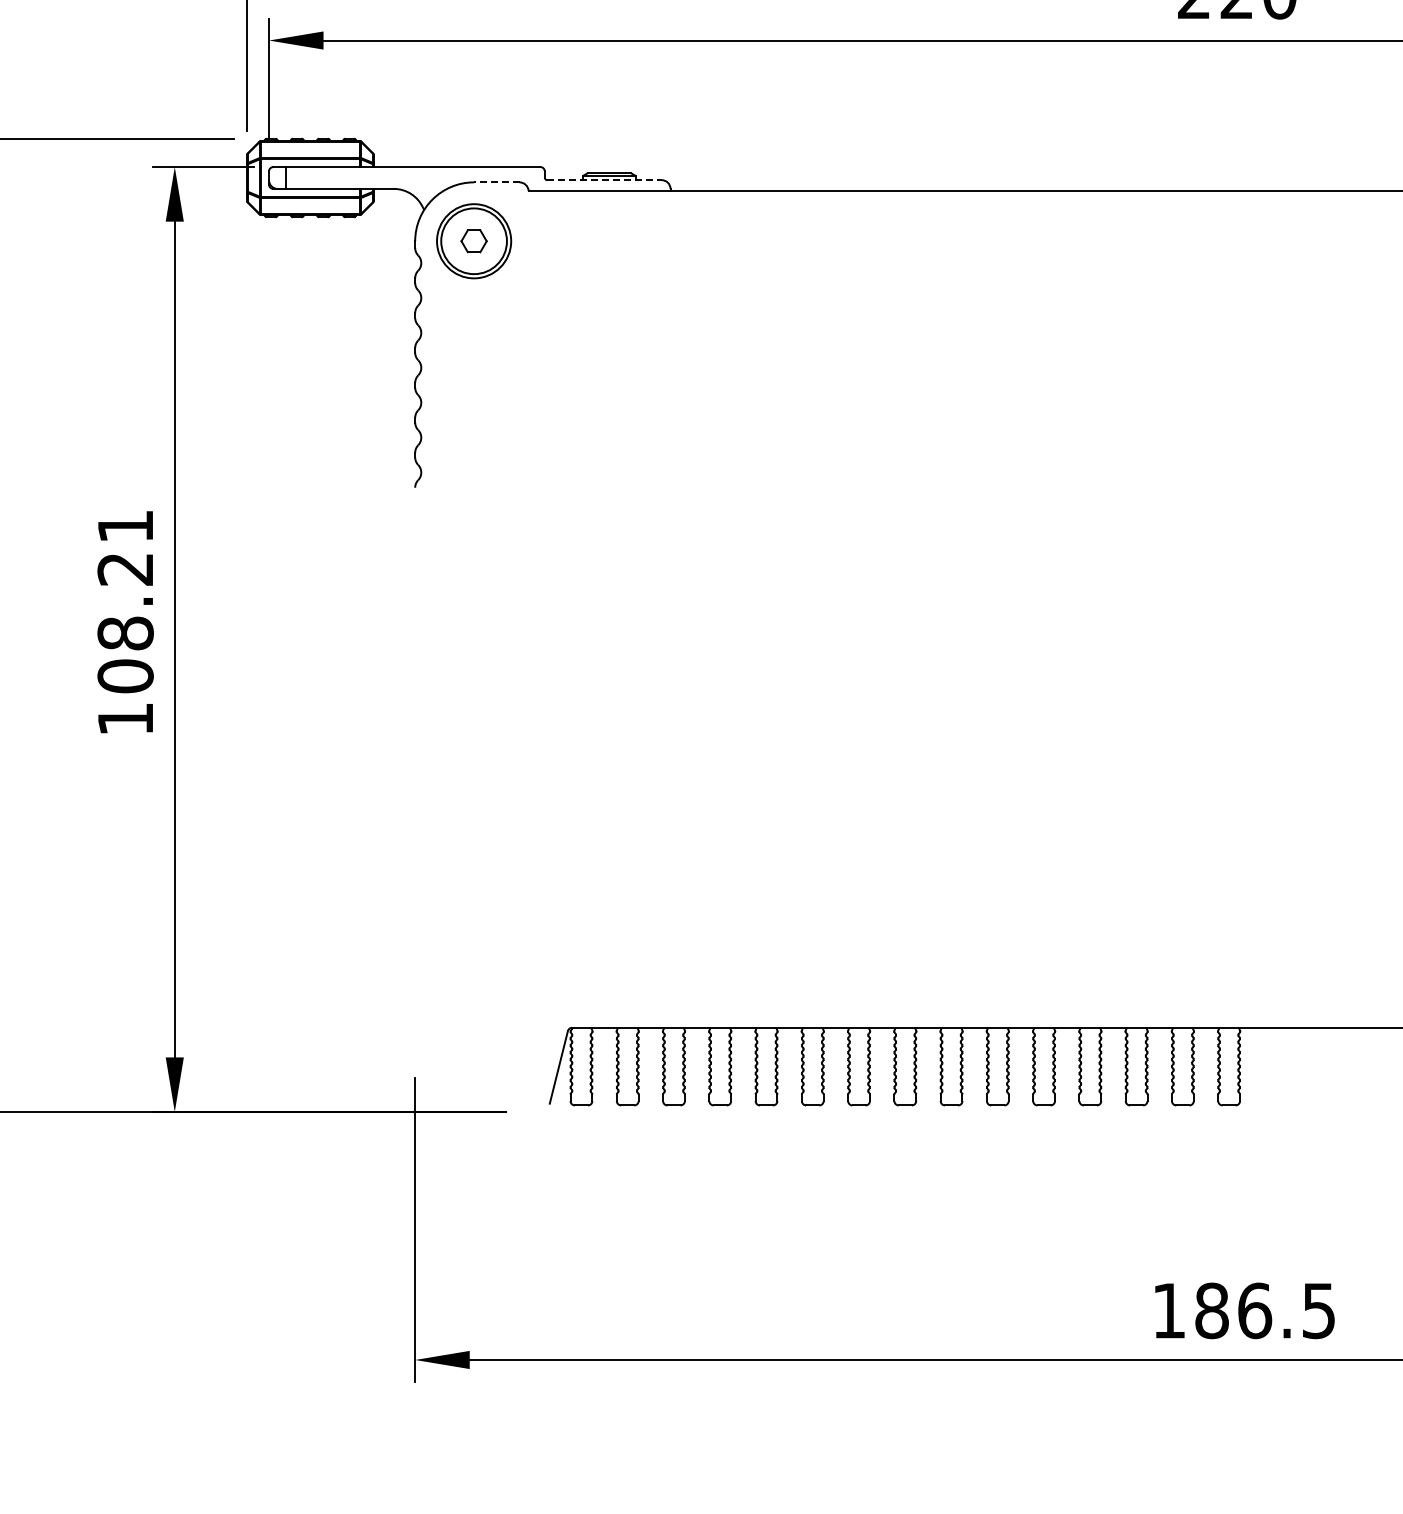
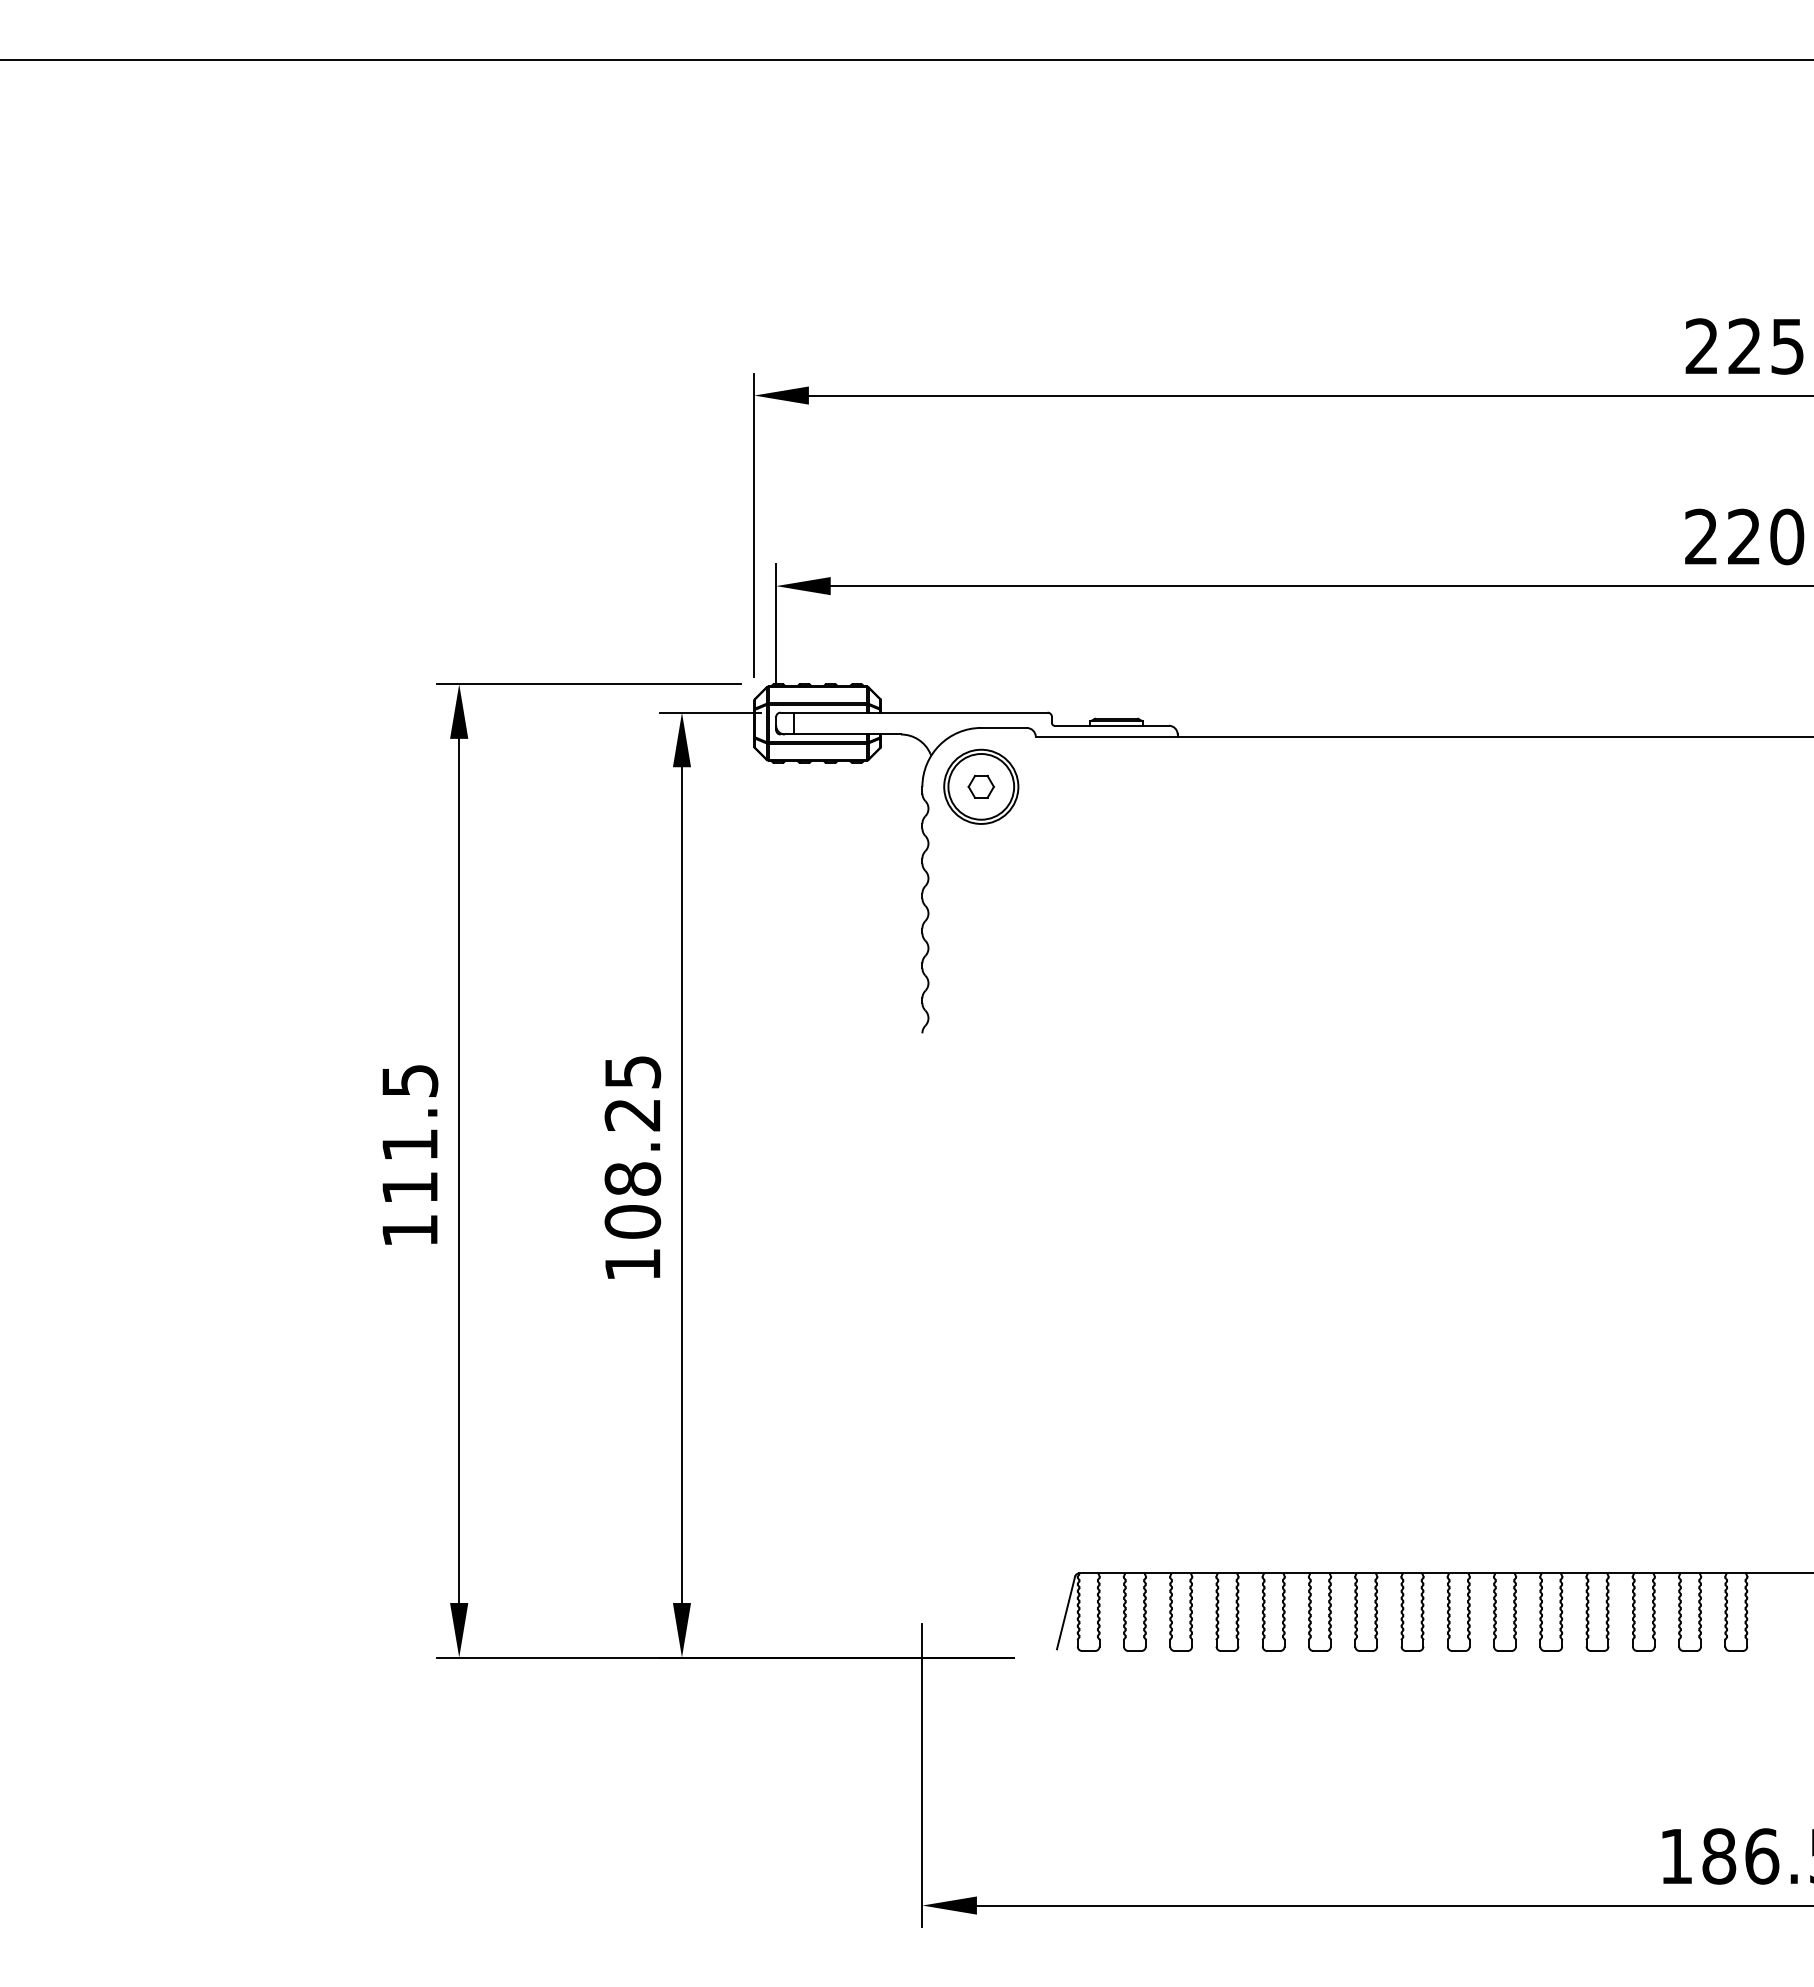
line: (605, 179) -> (1112, 725), dashed -> solid
line: (496, 181) -> (1003, 727), dashed -> solid
text: (126, 526) -> (633, 1072), 108.21 -> 108.25

